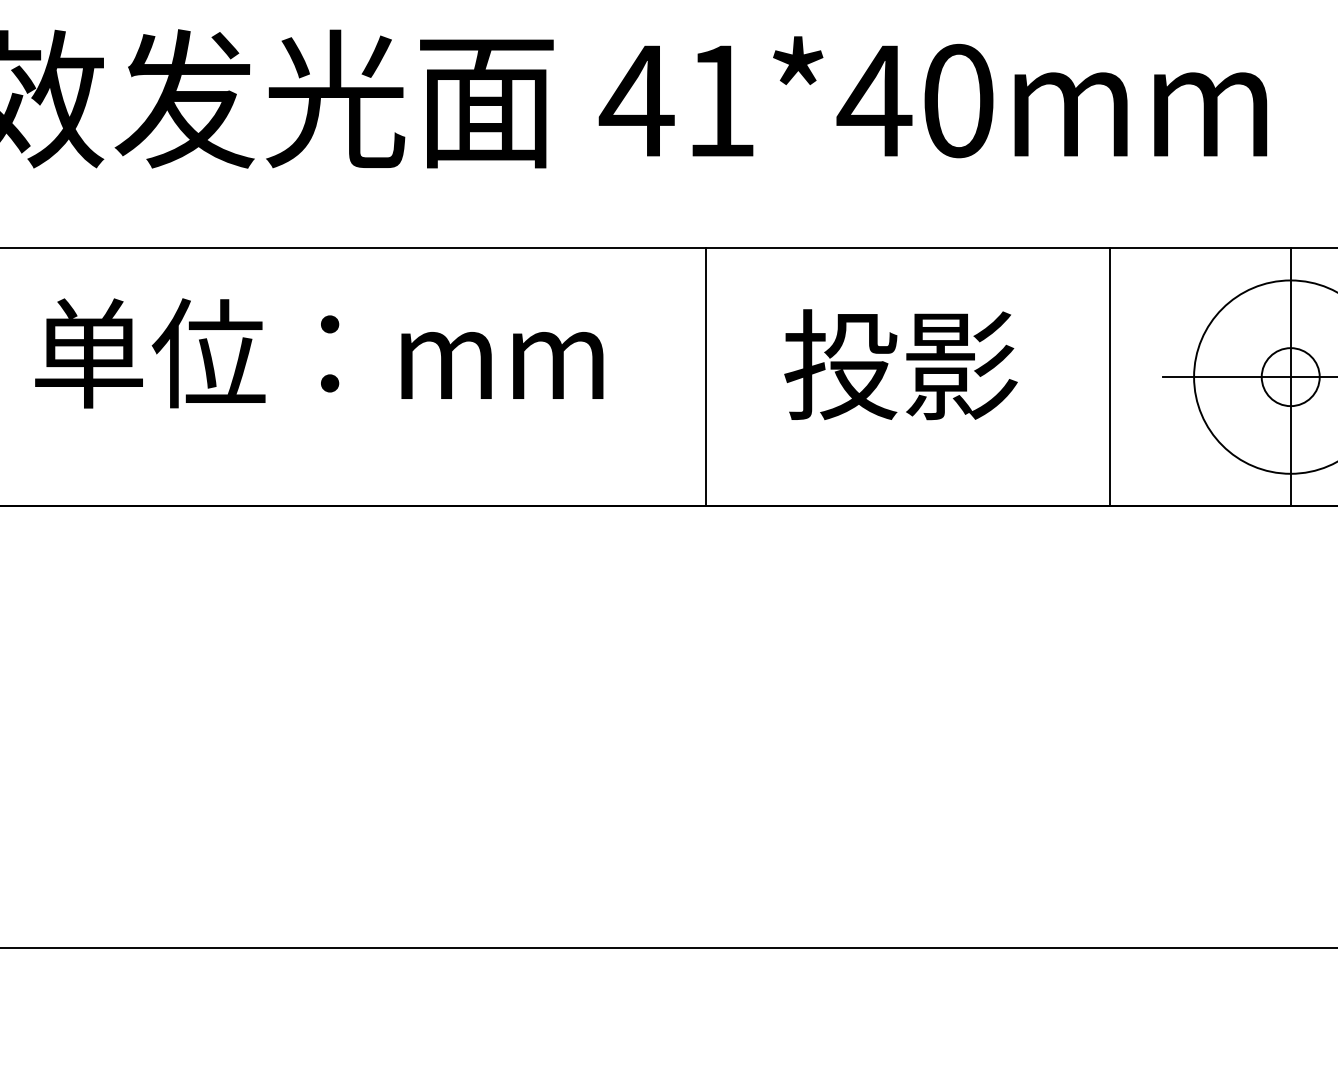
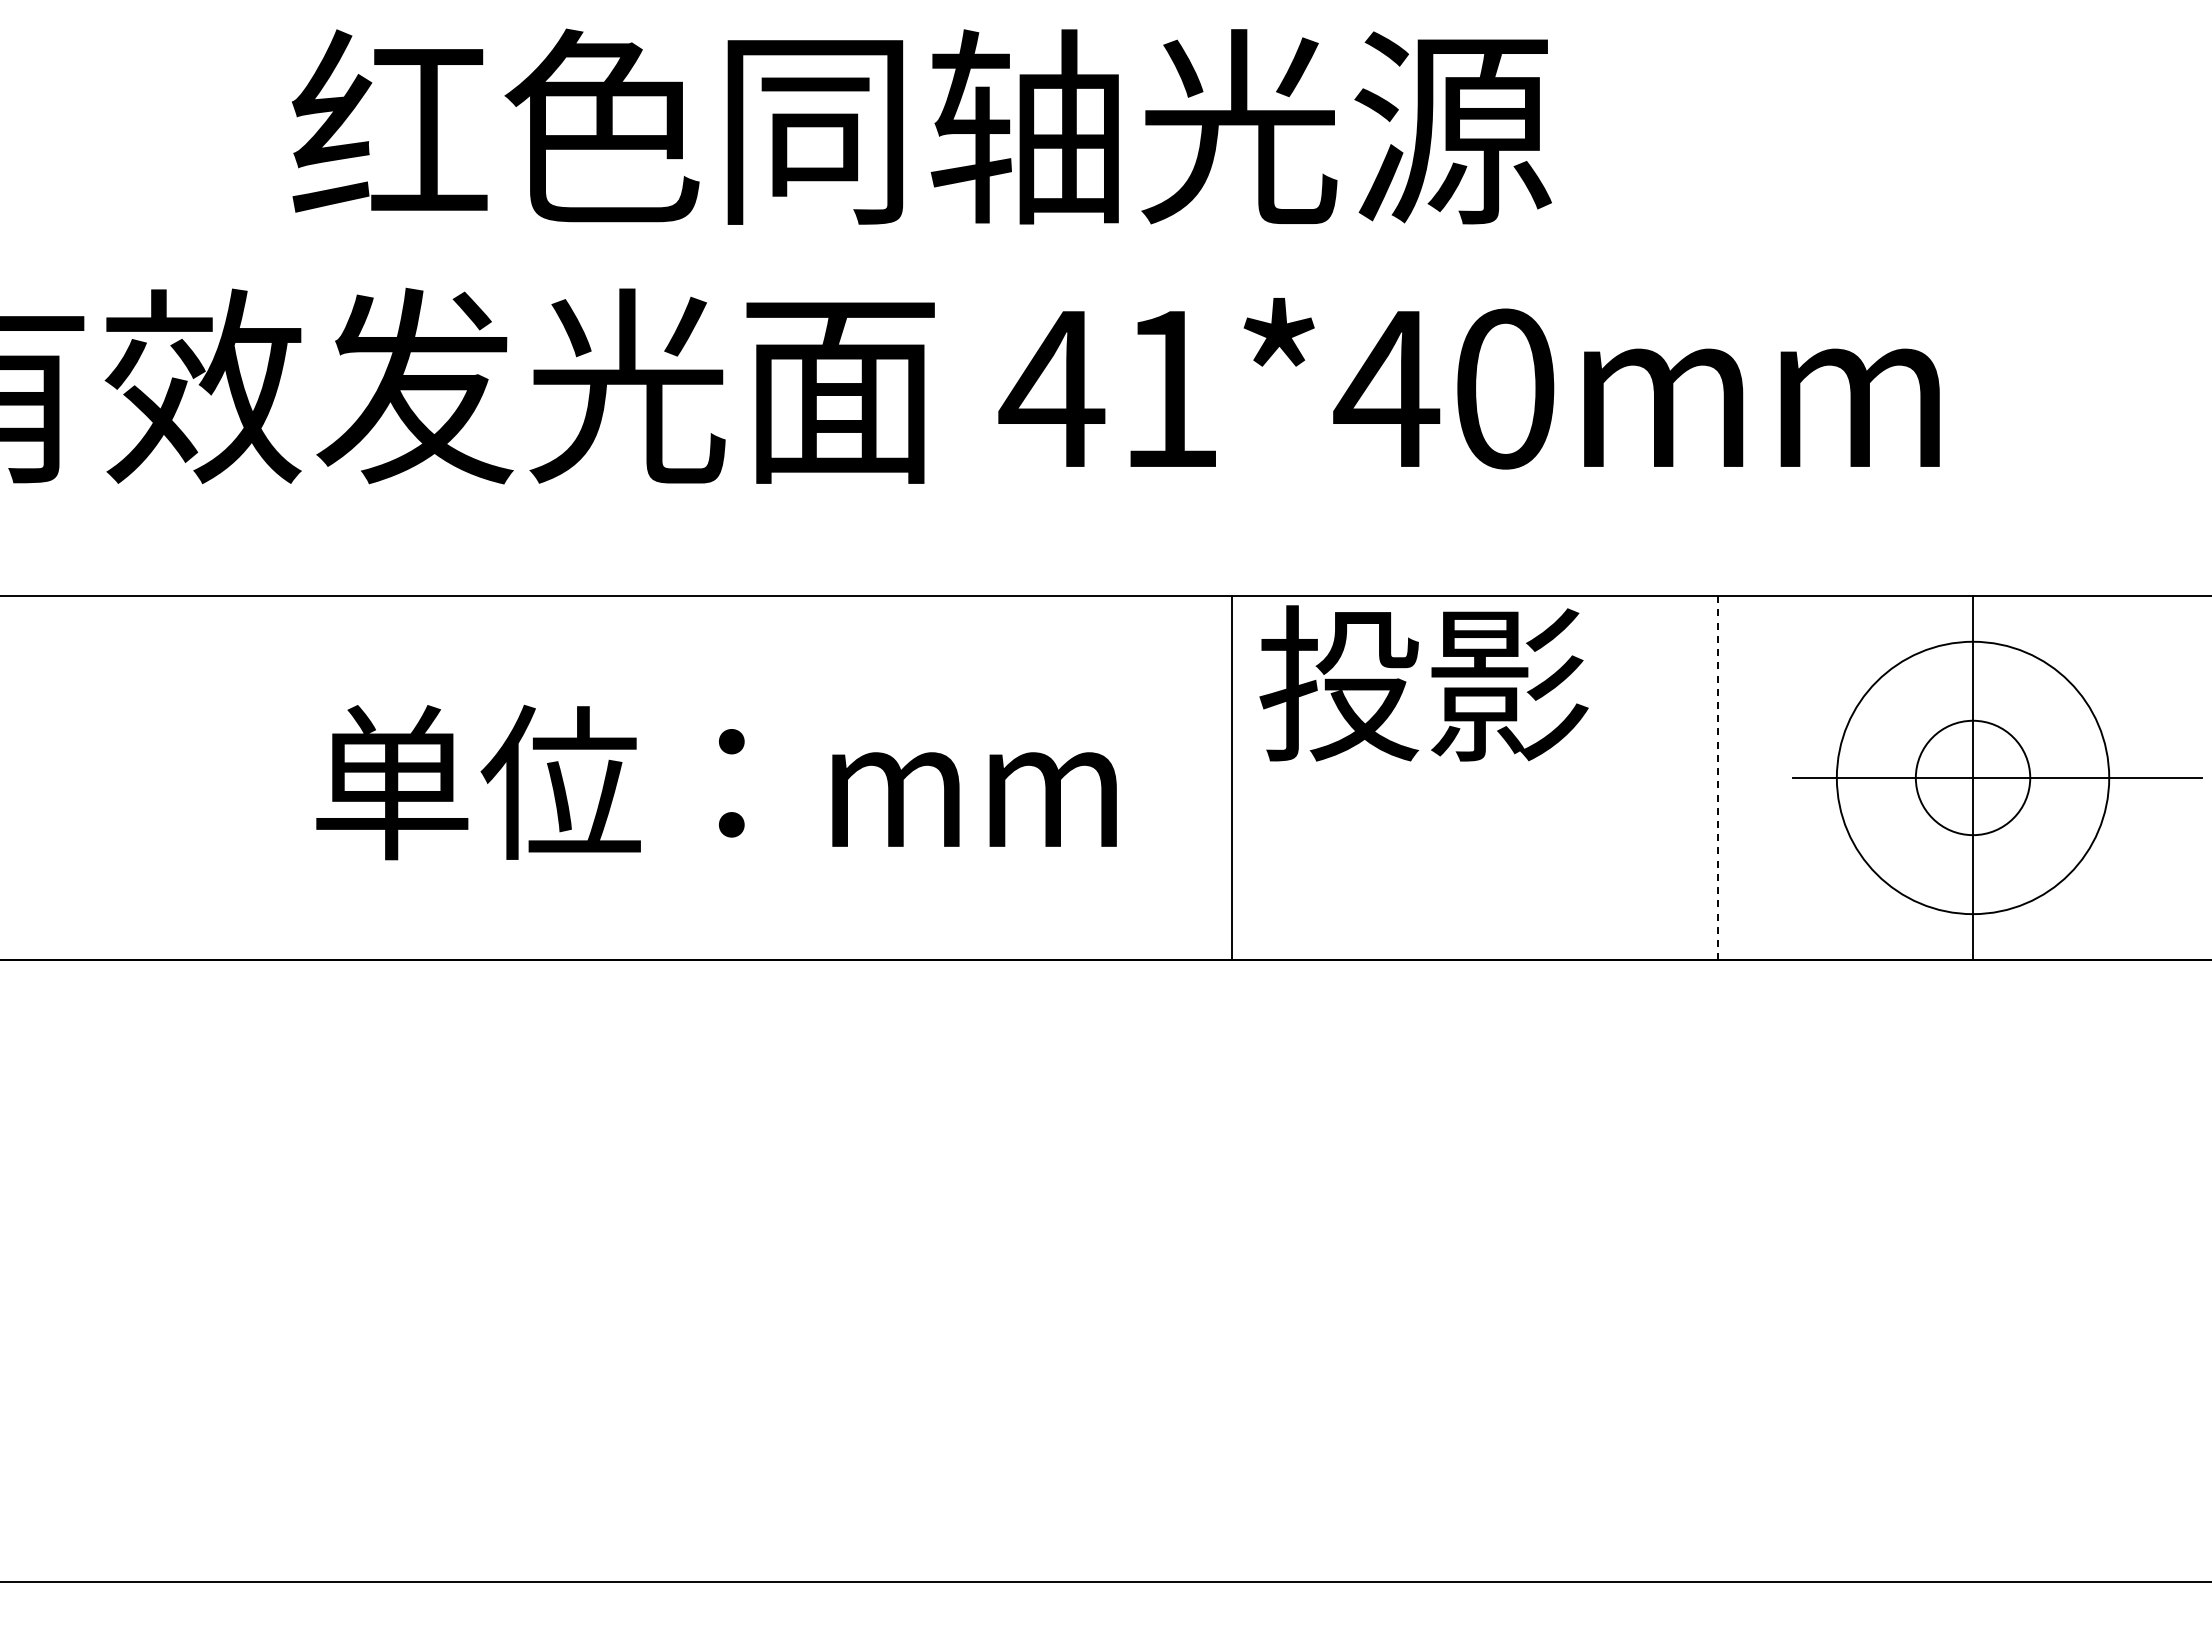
text: (319, 353) -> (716, 782), moved
text: (900, 364) -> (1423, 683), moved
line: (706, 376) -> (1232, 777), moved
line: (1110, 376) -> (1718, 777), solid -> dashed
circle: (1290, 376) -> (1972, 777), size x1.4

